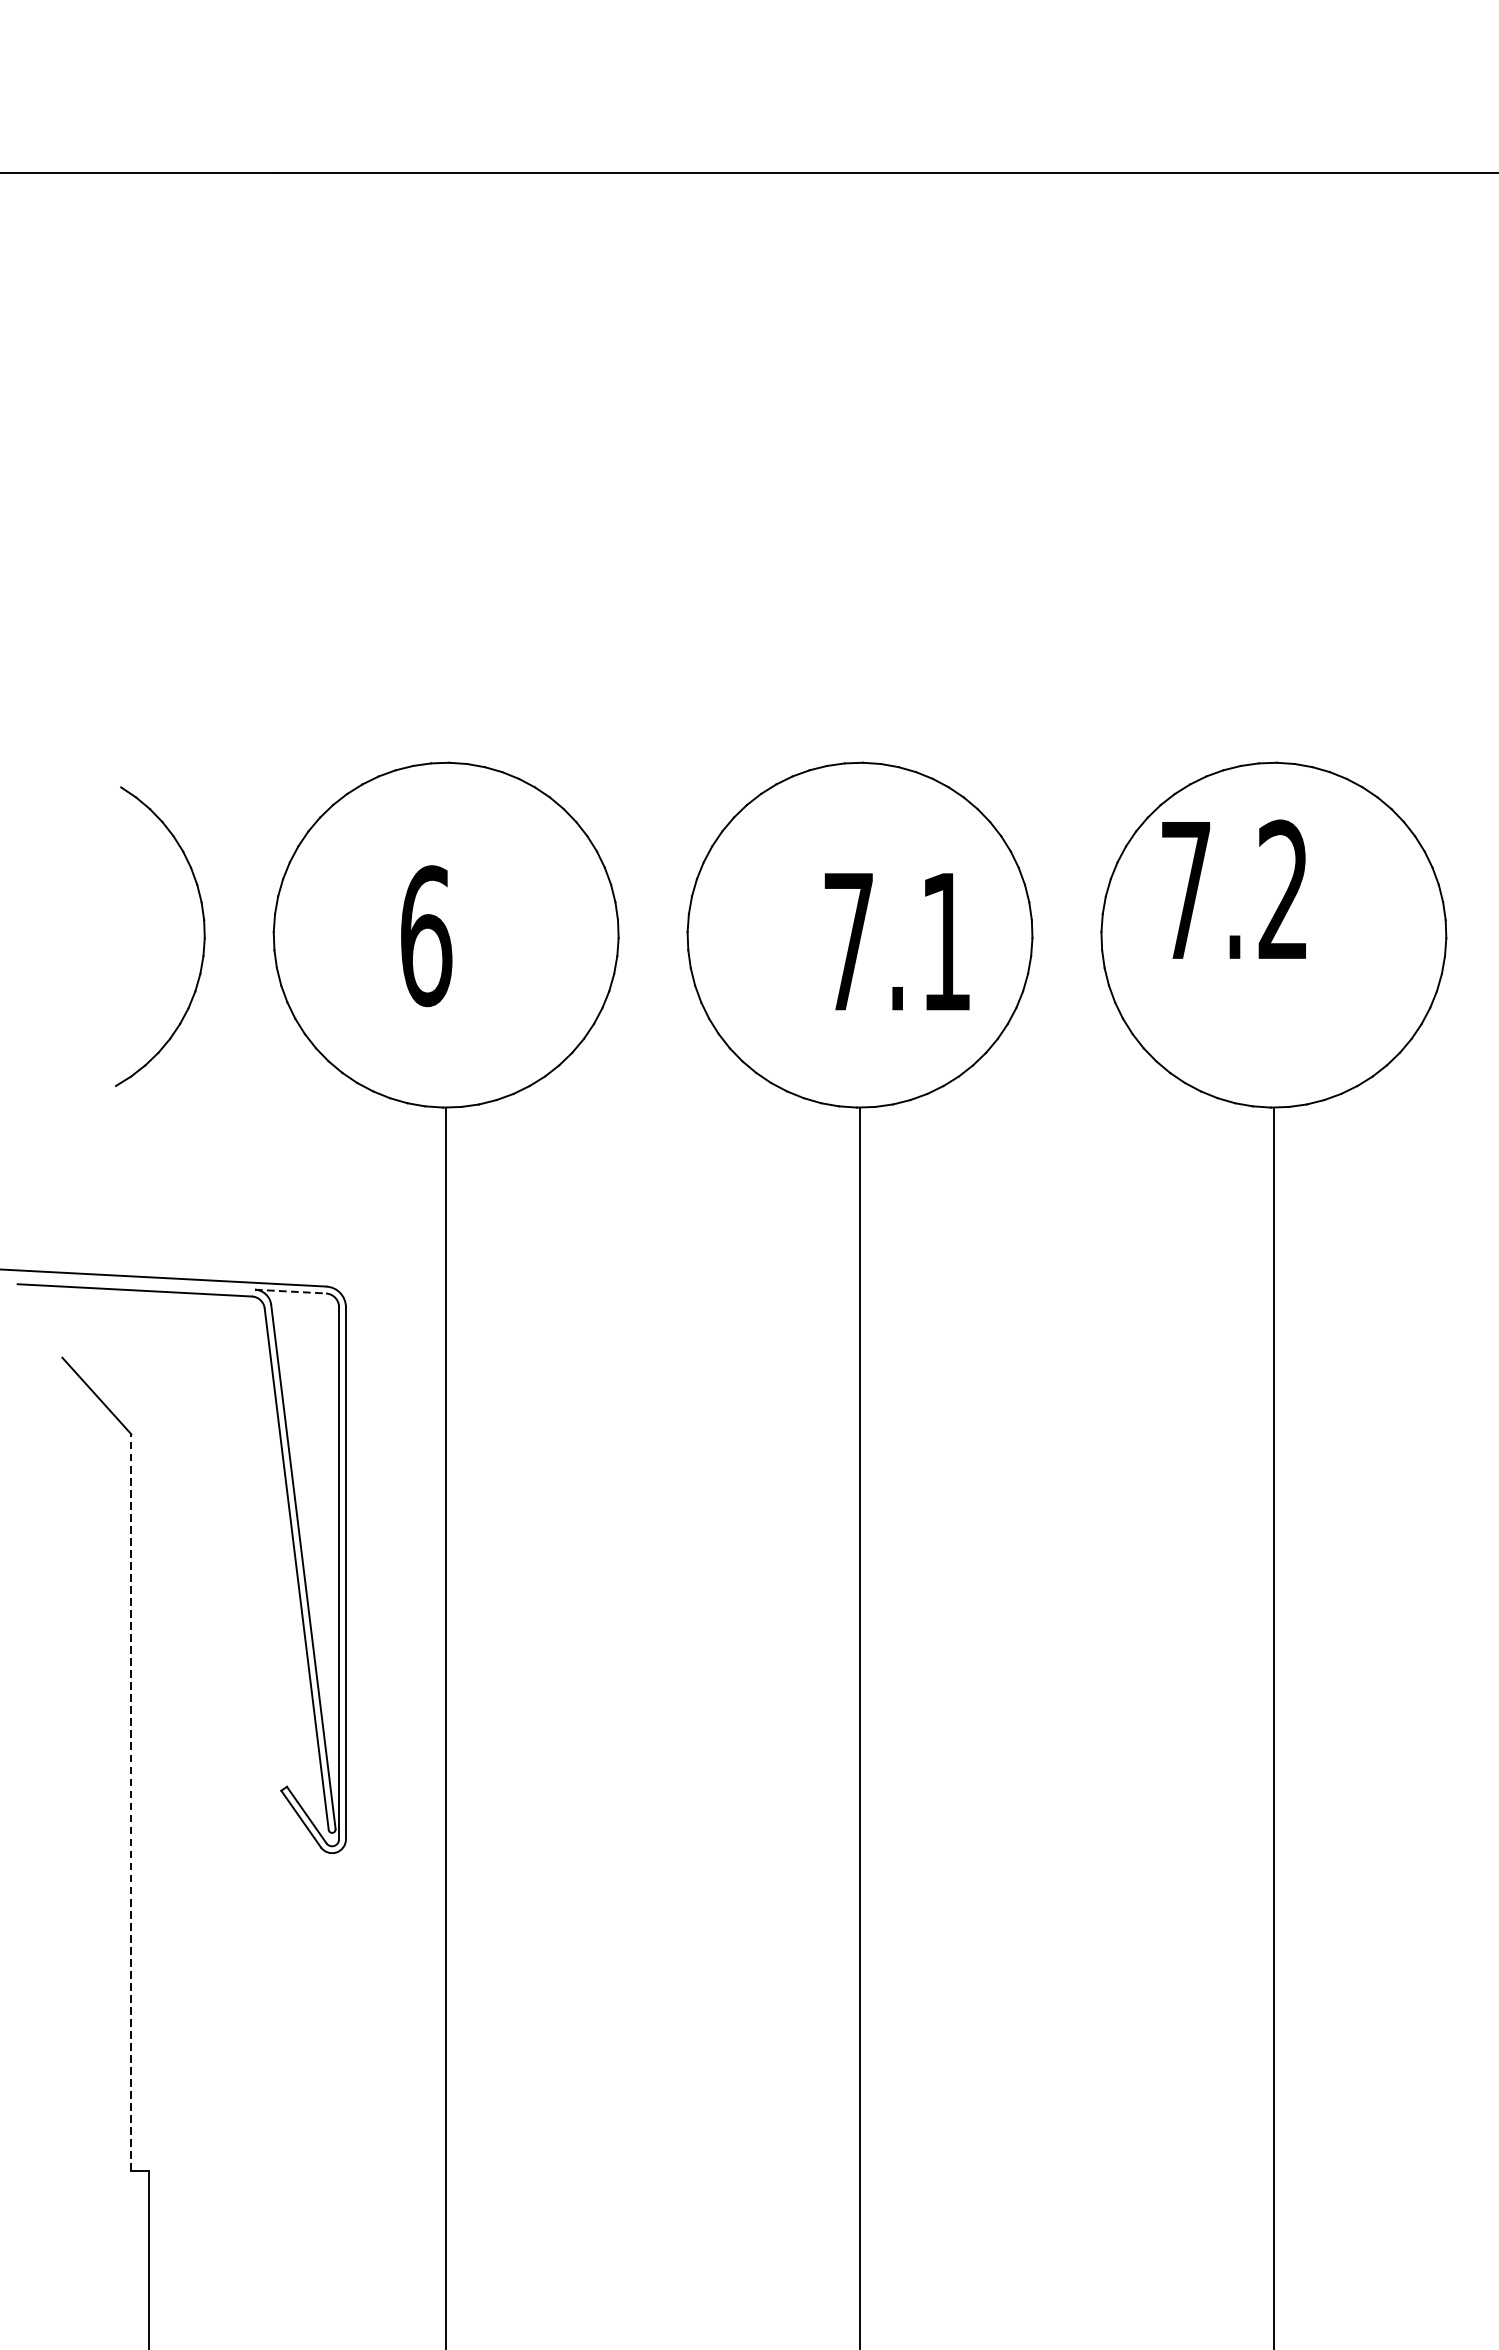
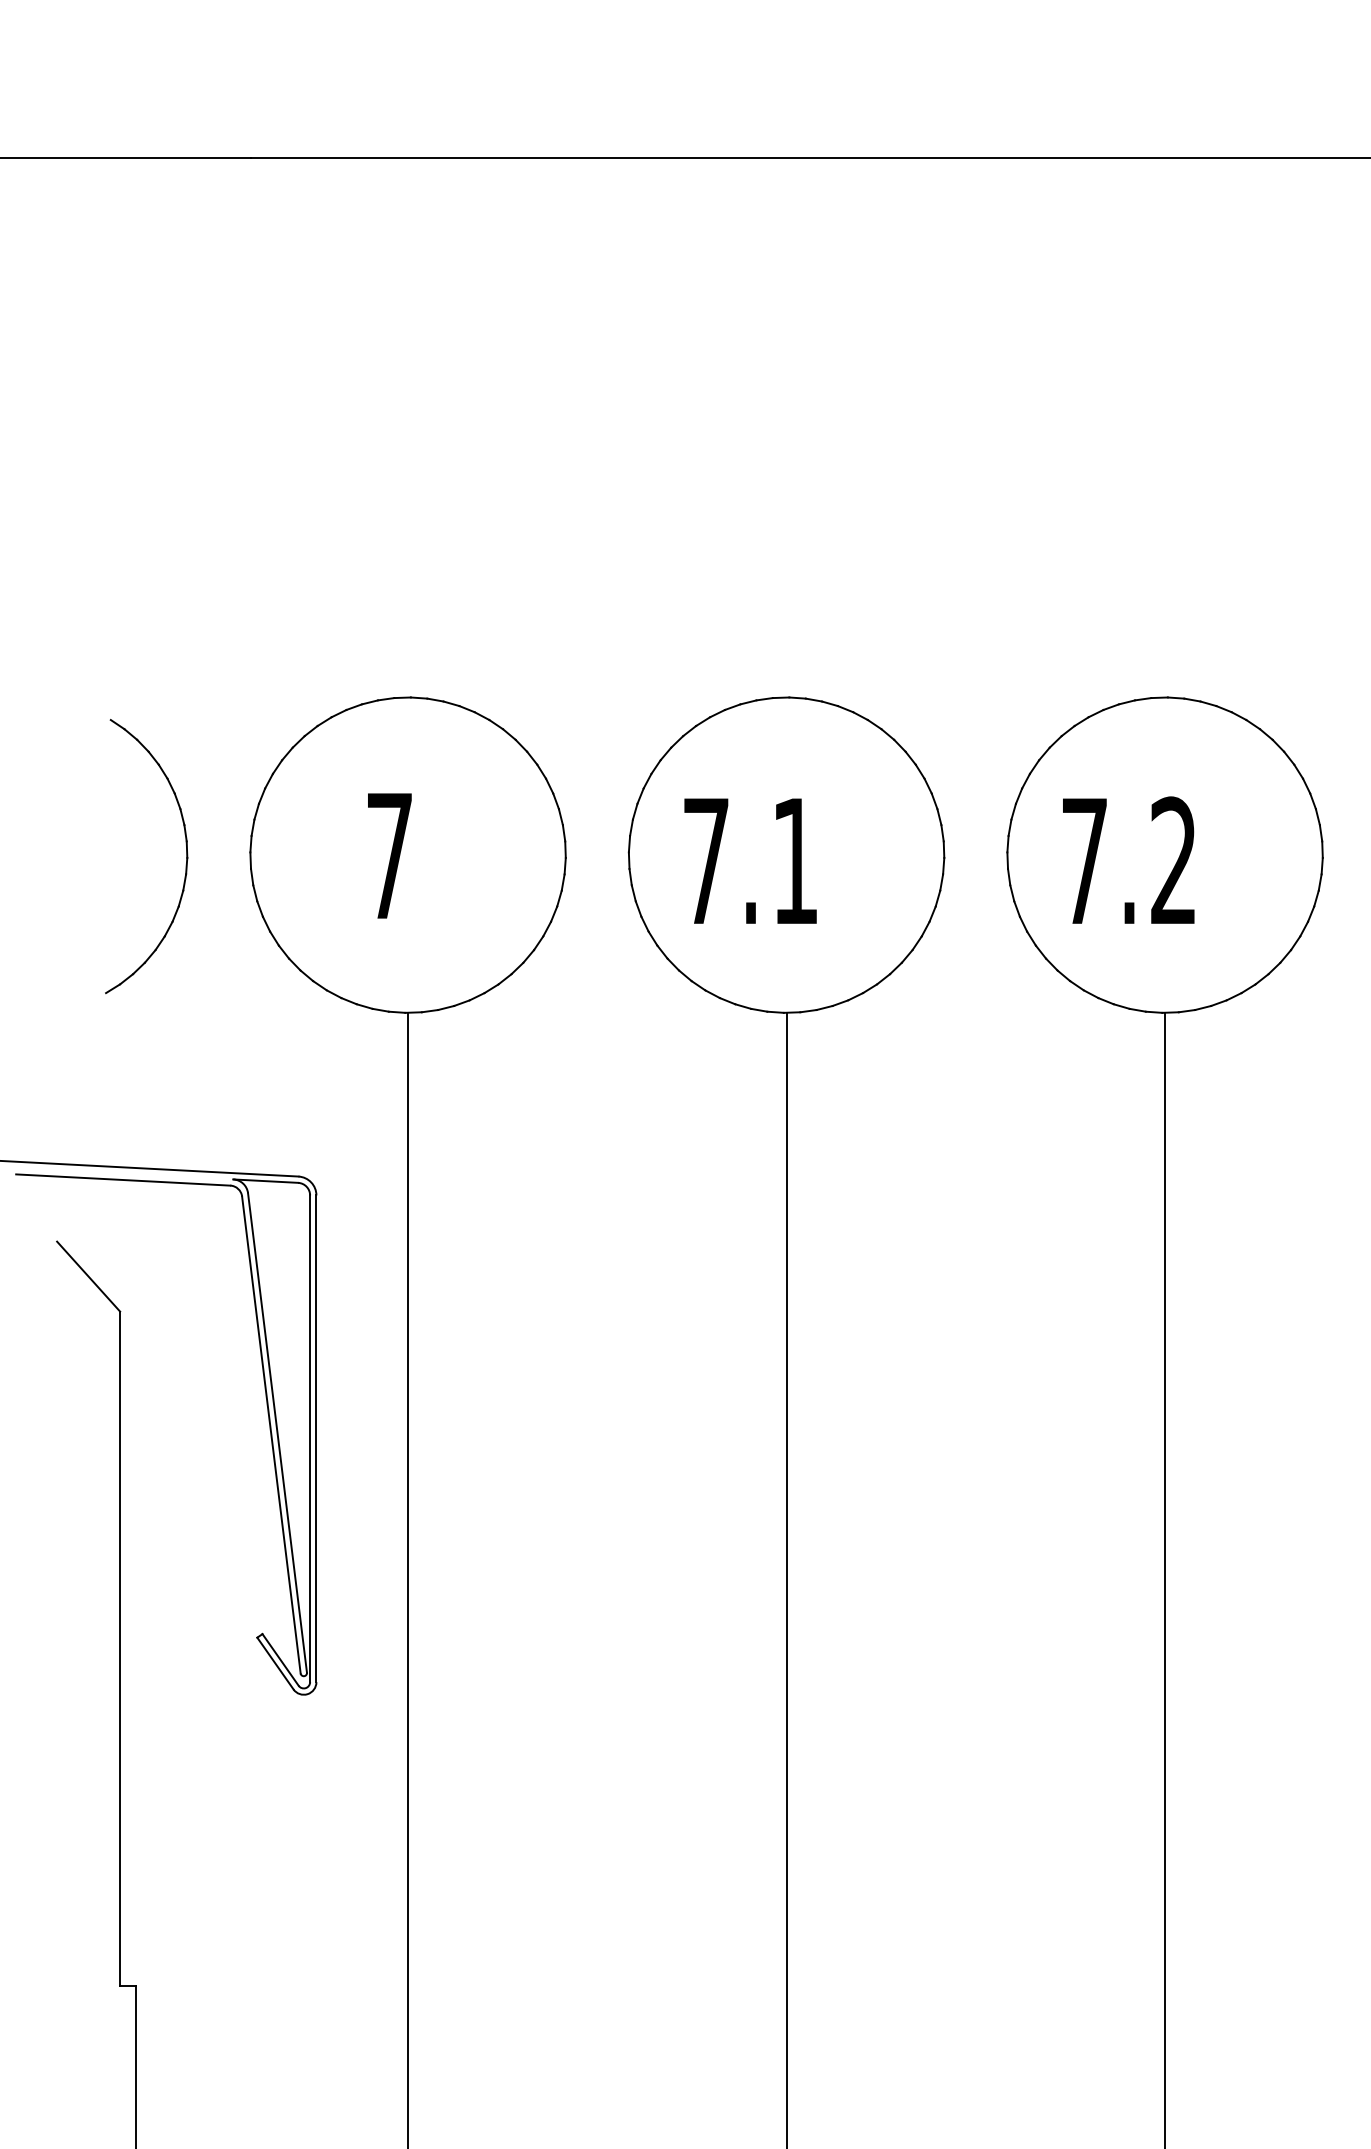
text: (1233, 888) -> (1128, 859), moved
text: (425, 935) -> (389, 855), 6 -> 7
text: (897, 941) -> (750, 860), moved
line: (290, 1291) -> (265, 1181), dashed -> solid
line: (131, 1802) -> (120, 1648), dashed -> solid

